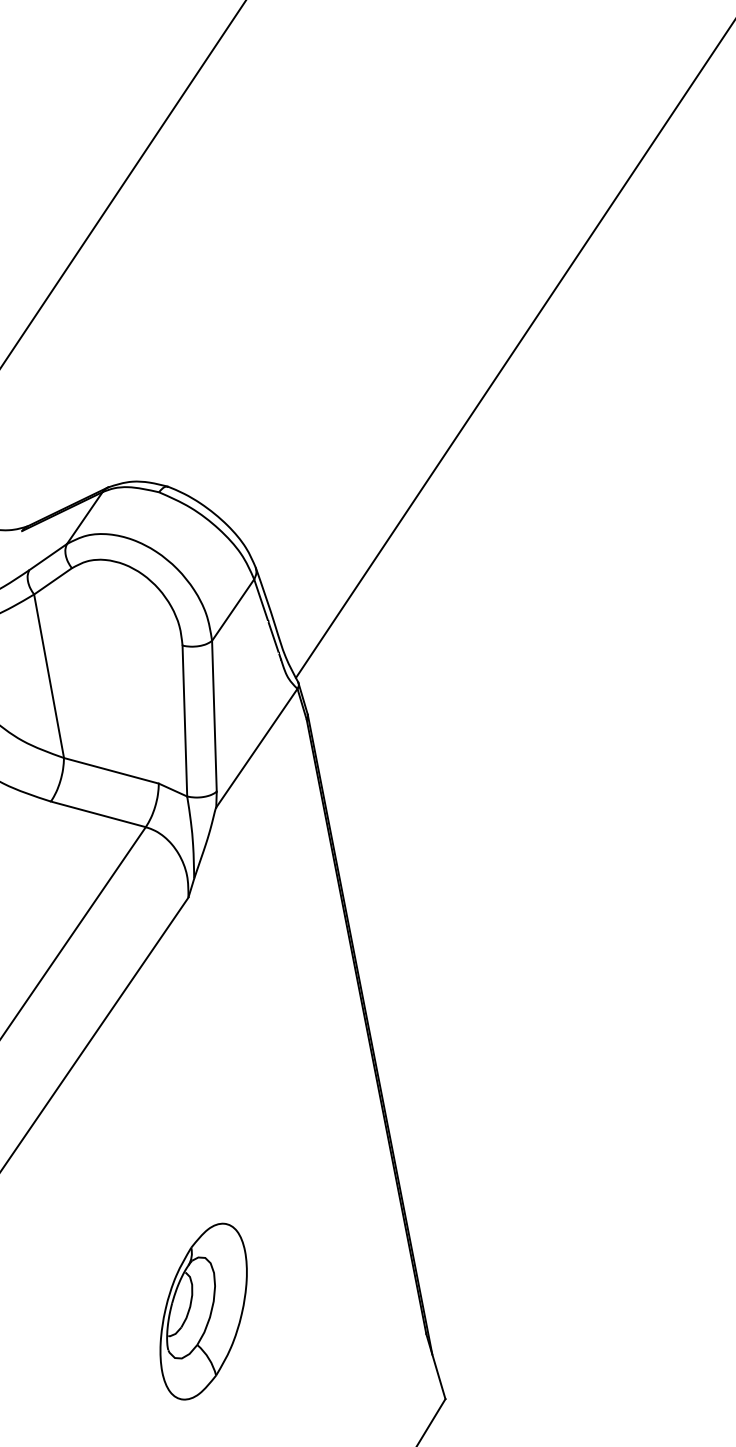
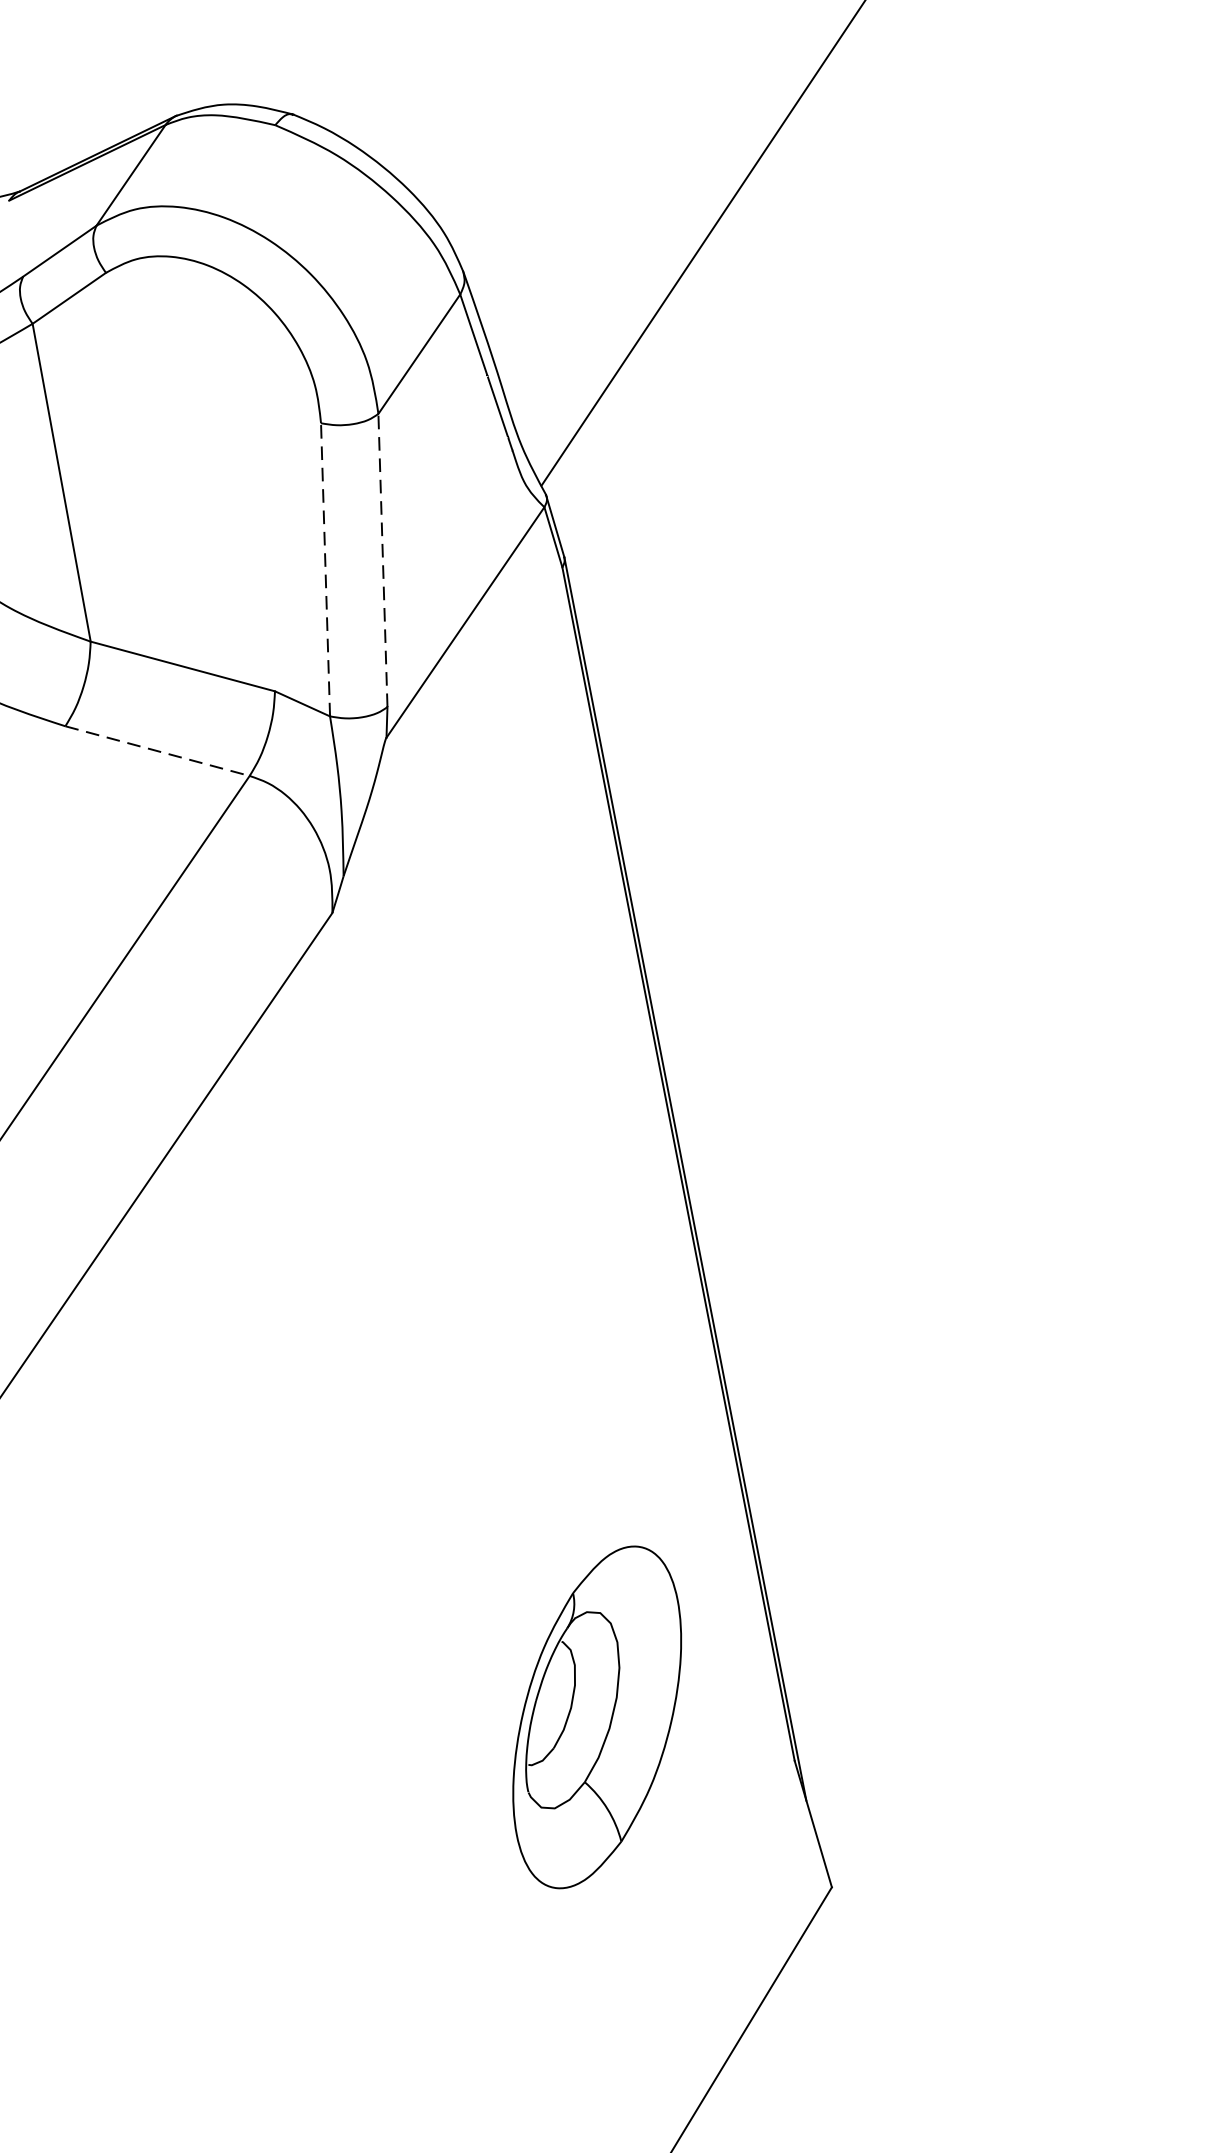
line: (214, 715) -> (383, 558), solid -> dashed
line: (184, 720) -> (324, 568), solid -> dashed
line: (98, 814) -> (157, 751), solid -> dashed
part: (203, 1311) -> (596, 1717), moved

